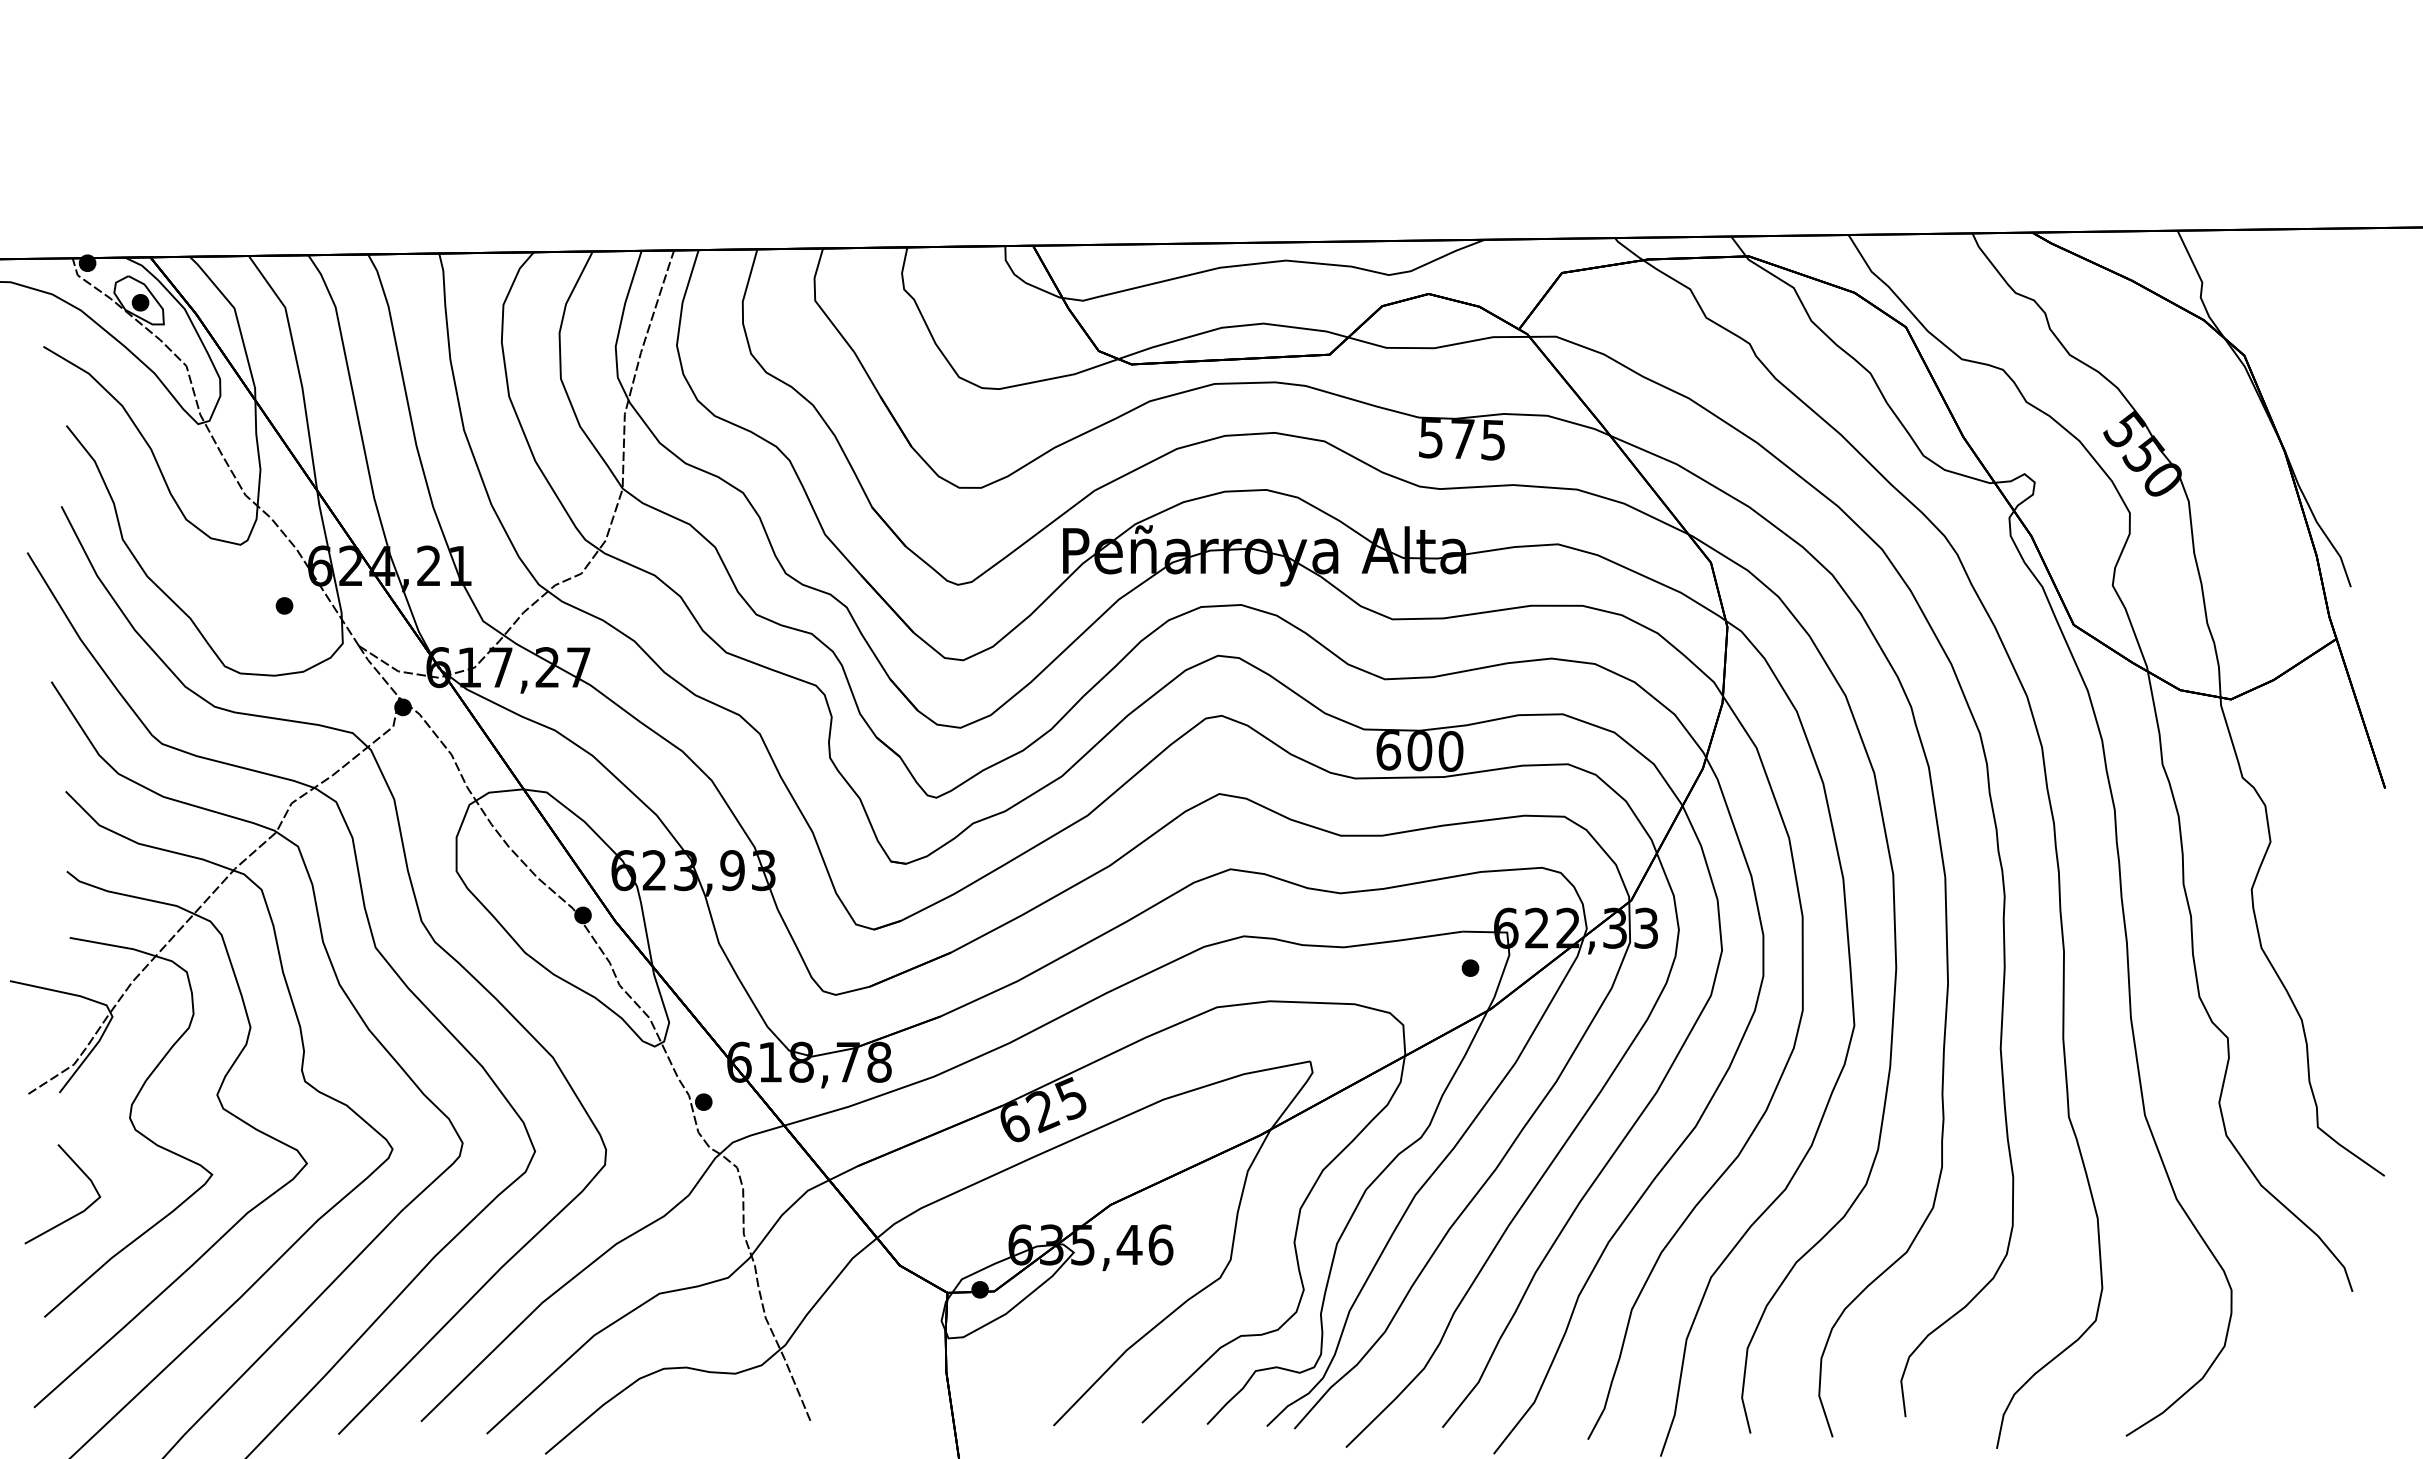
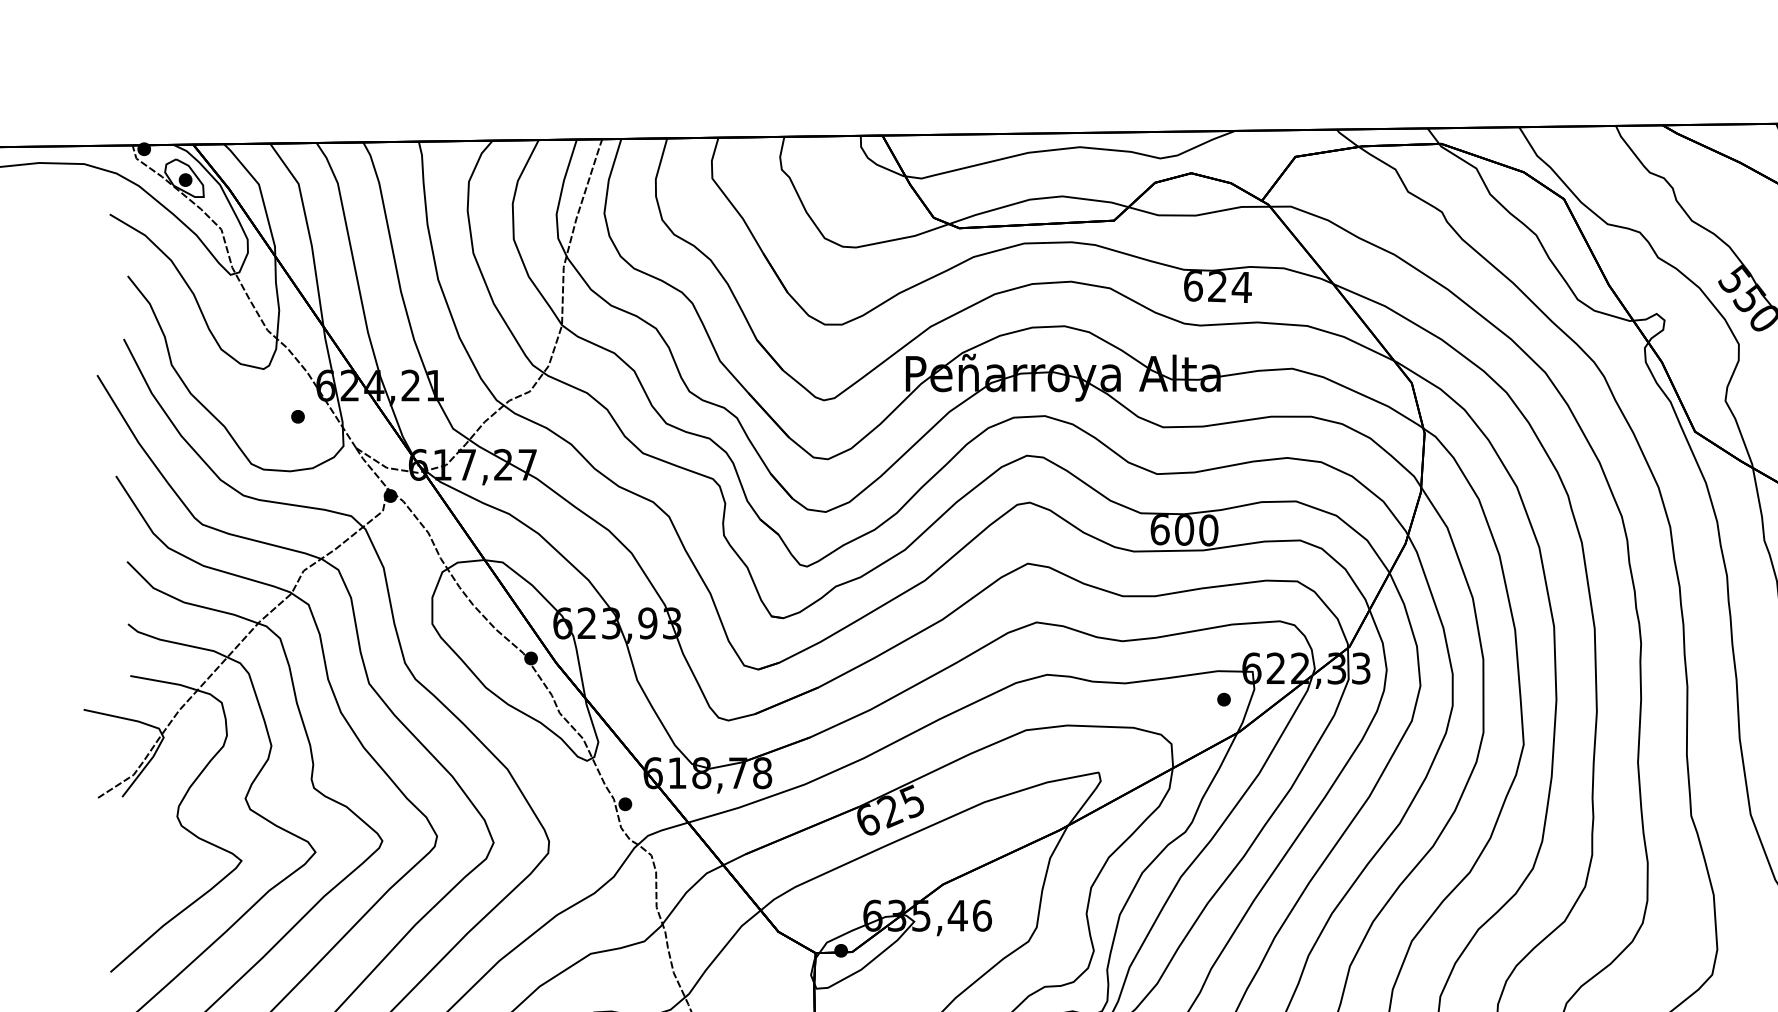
text: (1462, 439) -> (1217, 286), 575 -> 624
line: (73, 1215) -> (133, 892), removed

